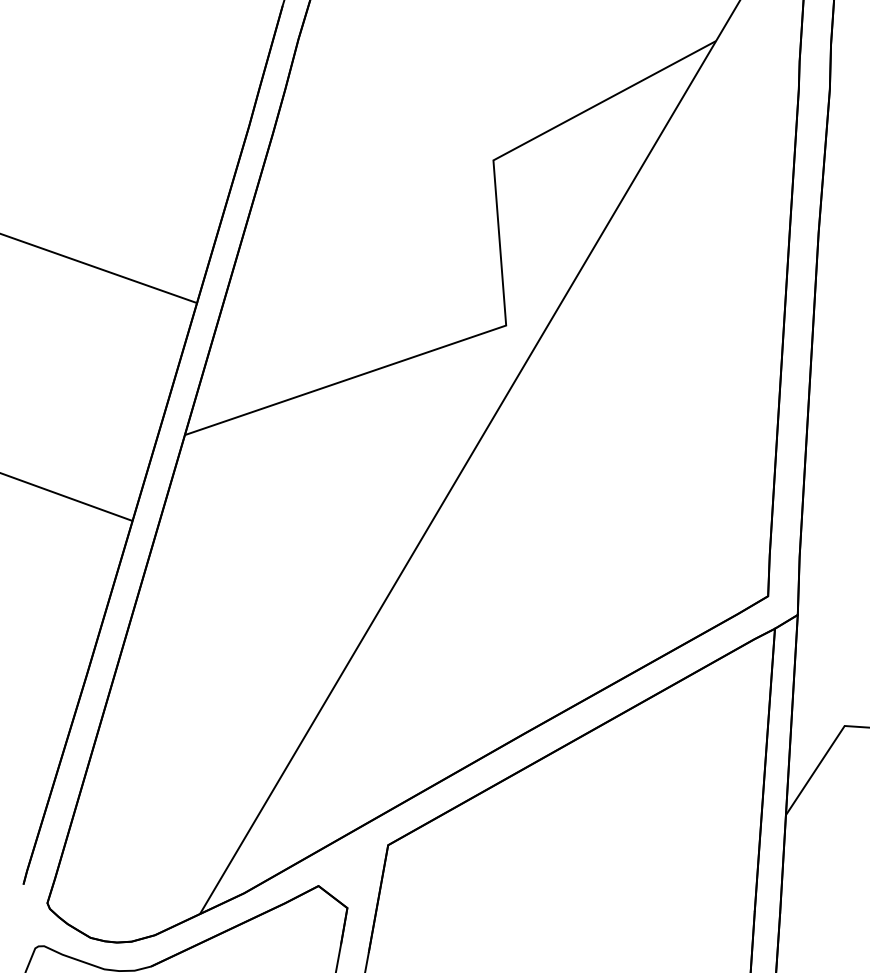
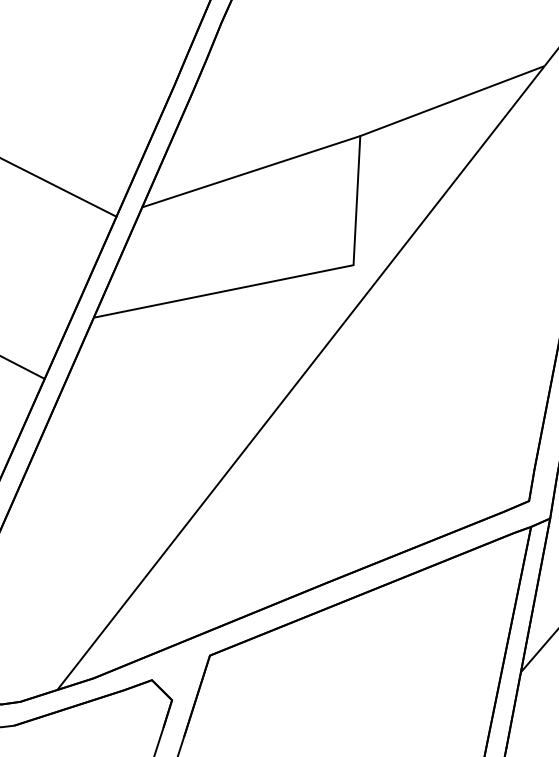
line: (360, 223) -> (251, 171), added

